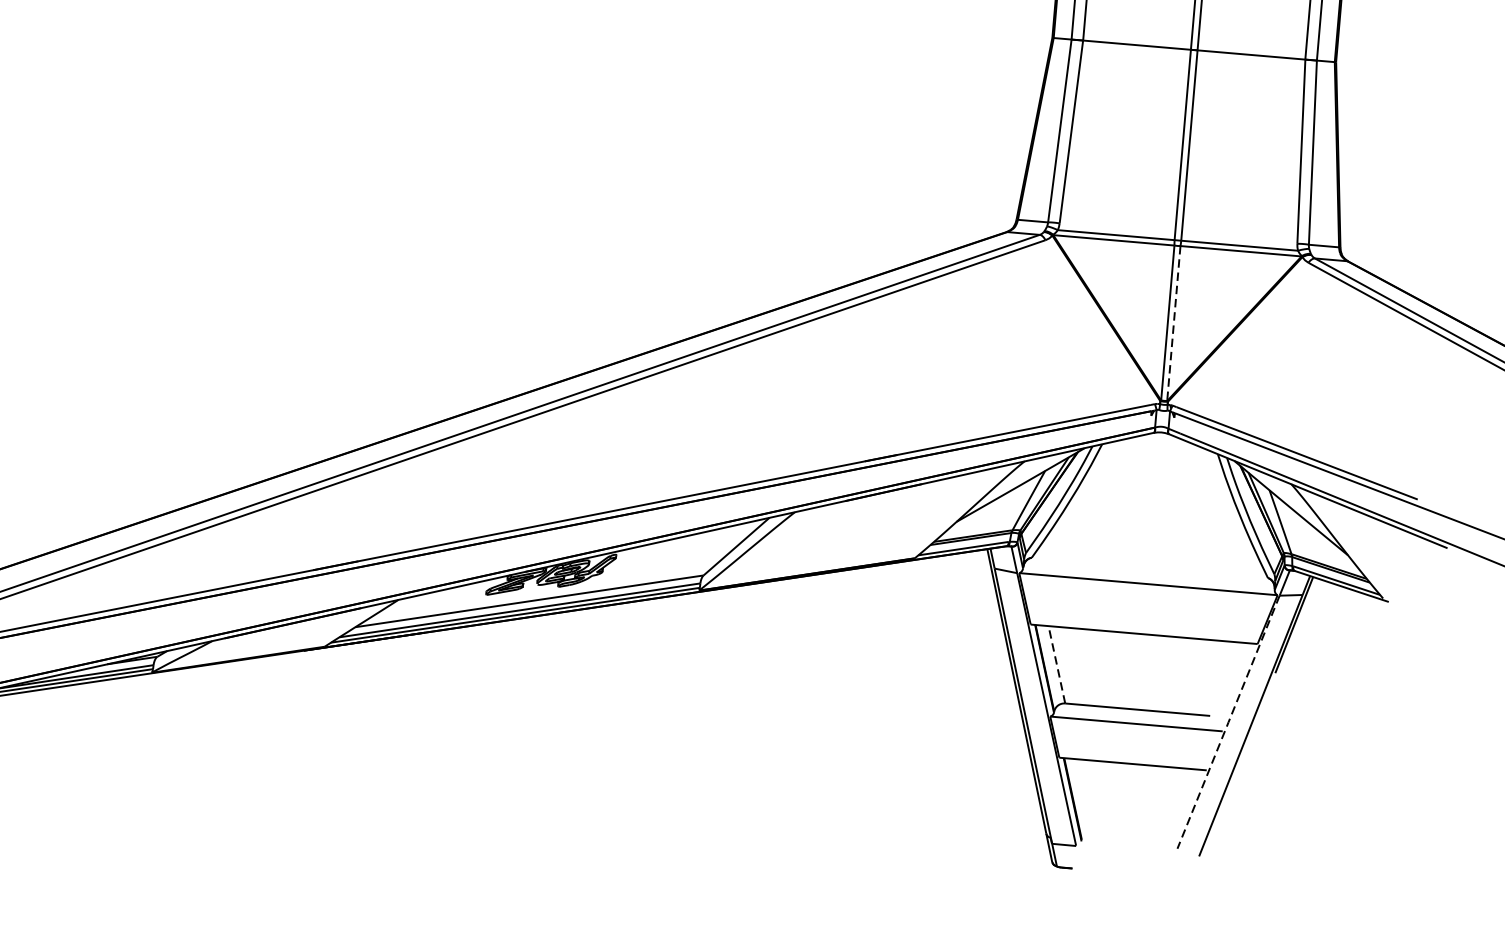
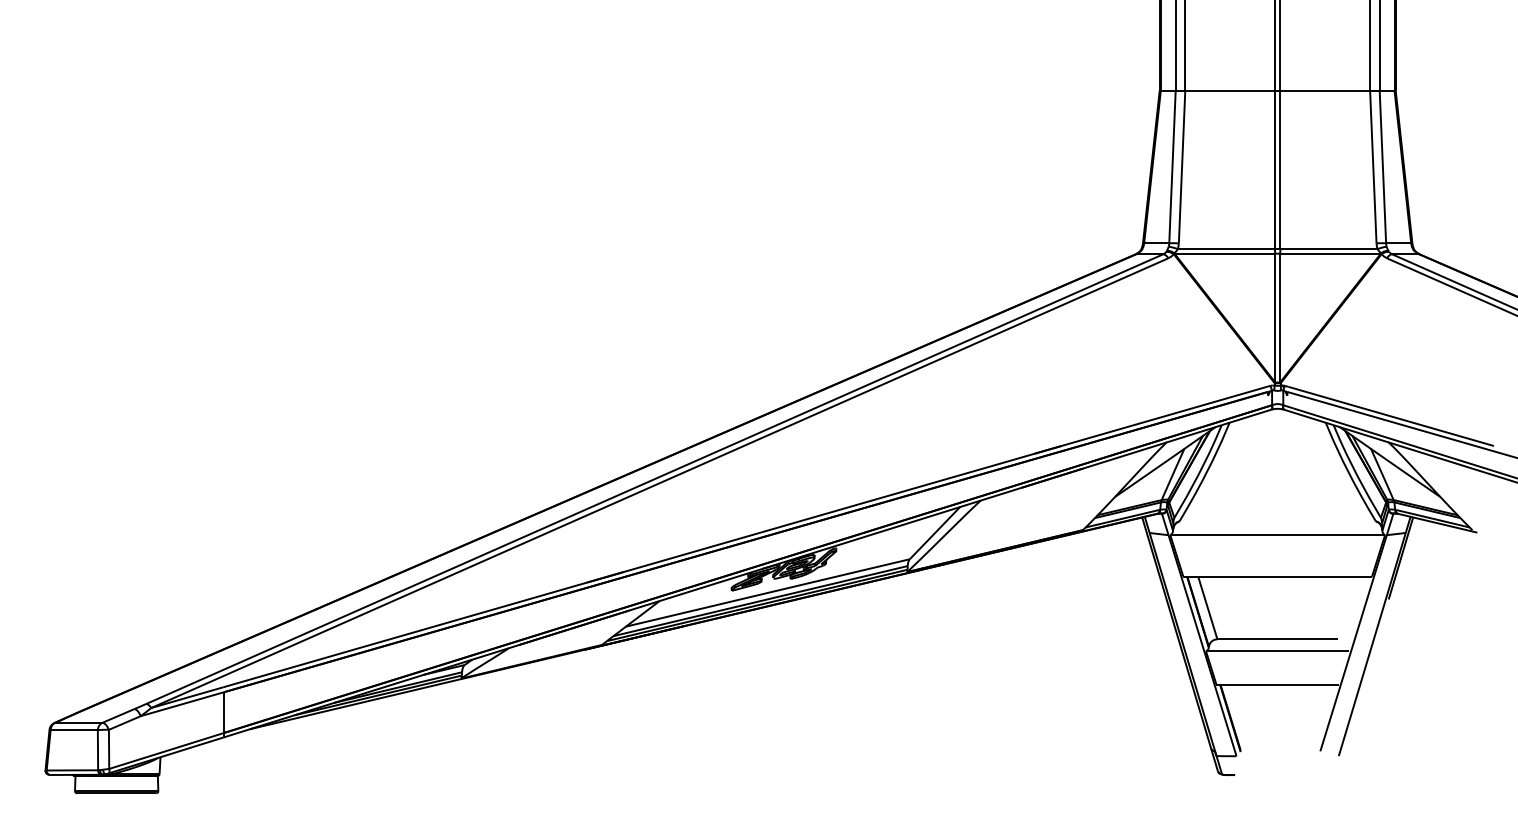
line: (1174, 322) -> (1280, 317), dashed -> solid
line: (1056, 665) -> (1207, 608), dashed -> solid
line: (1228, 722) -> (1353, 643), dashed -> solid

